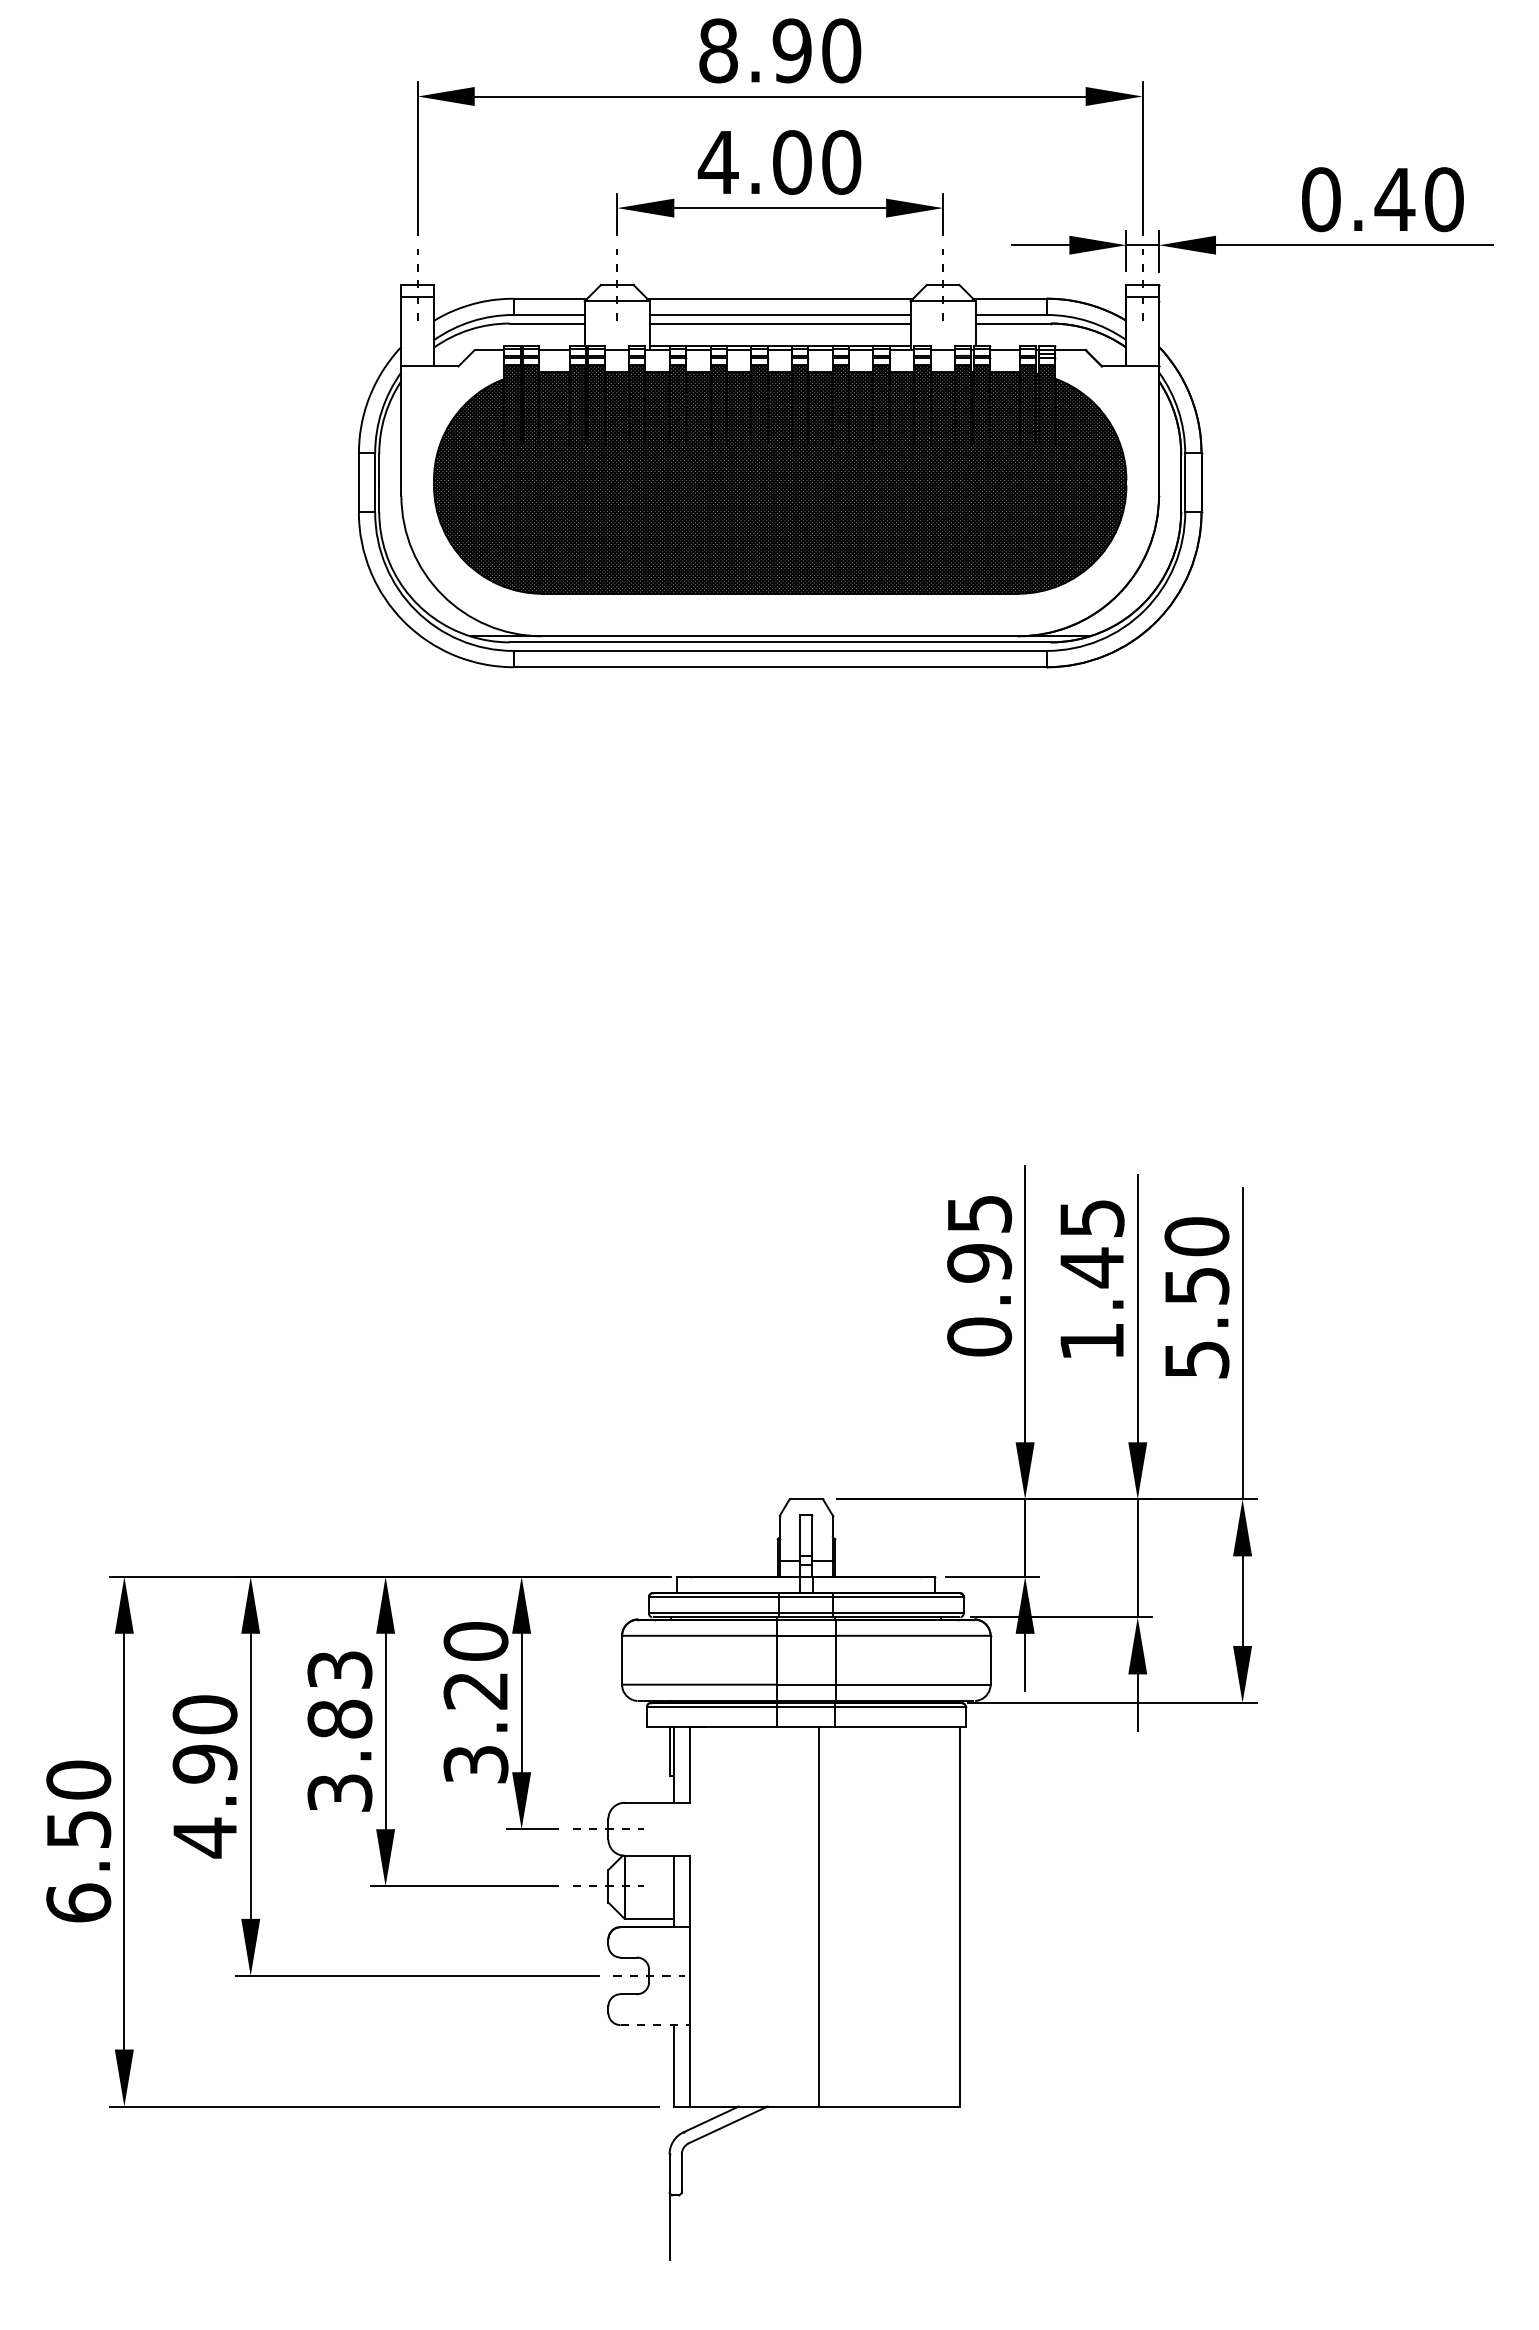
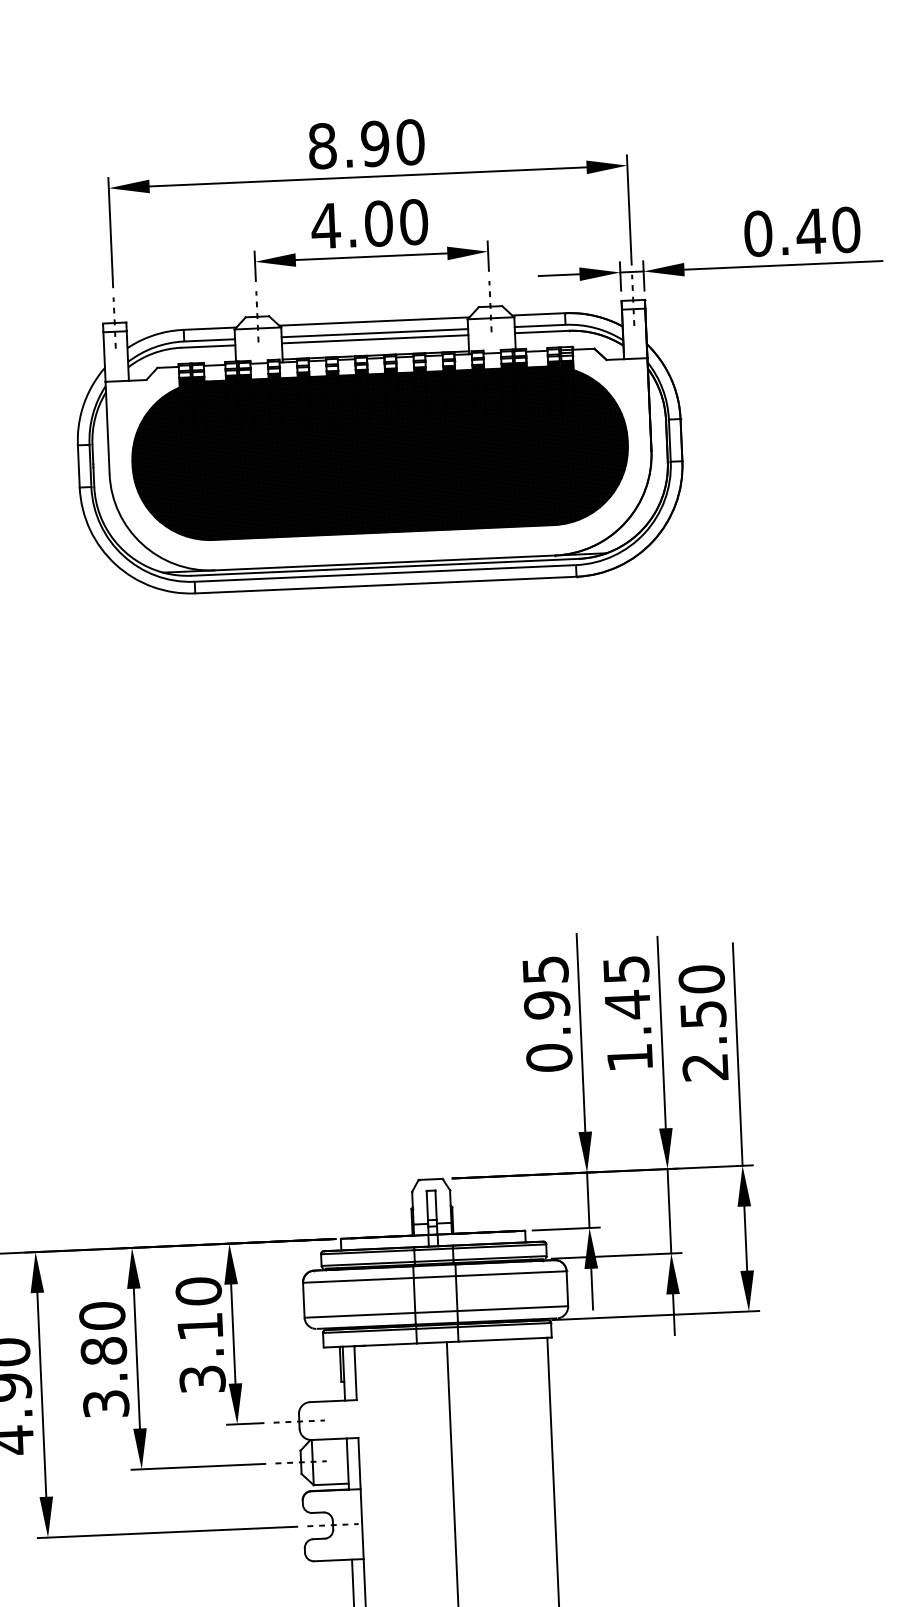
text: (1196, 1359) -> (705, 1067), 5.50 -> 2.50
text: (339, 1669) -> (102, 1315), 3.83 -> 3.80
text: (475, 1691) -> (199, 1327), 3.20 -> 3.10
line: (655, 2025) -> (339, 1560), dashed -> solid

